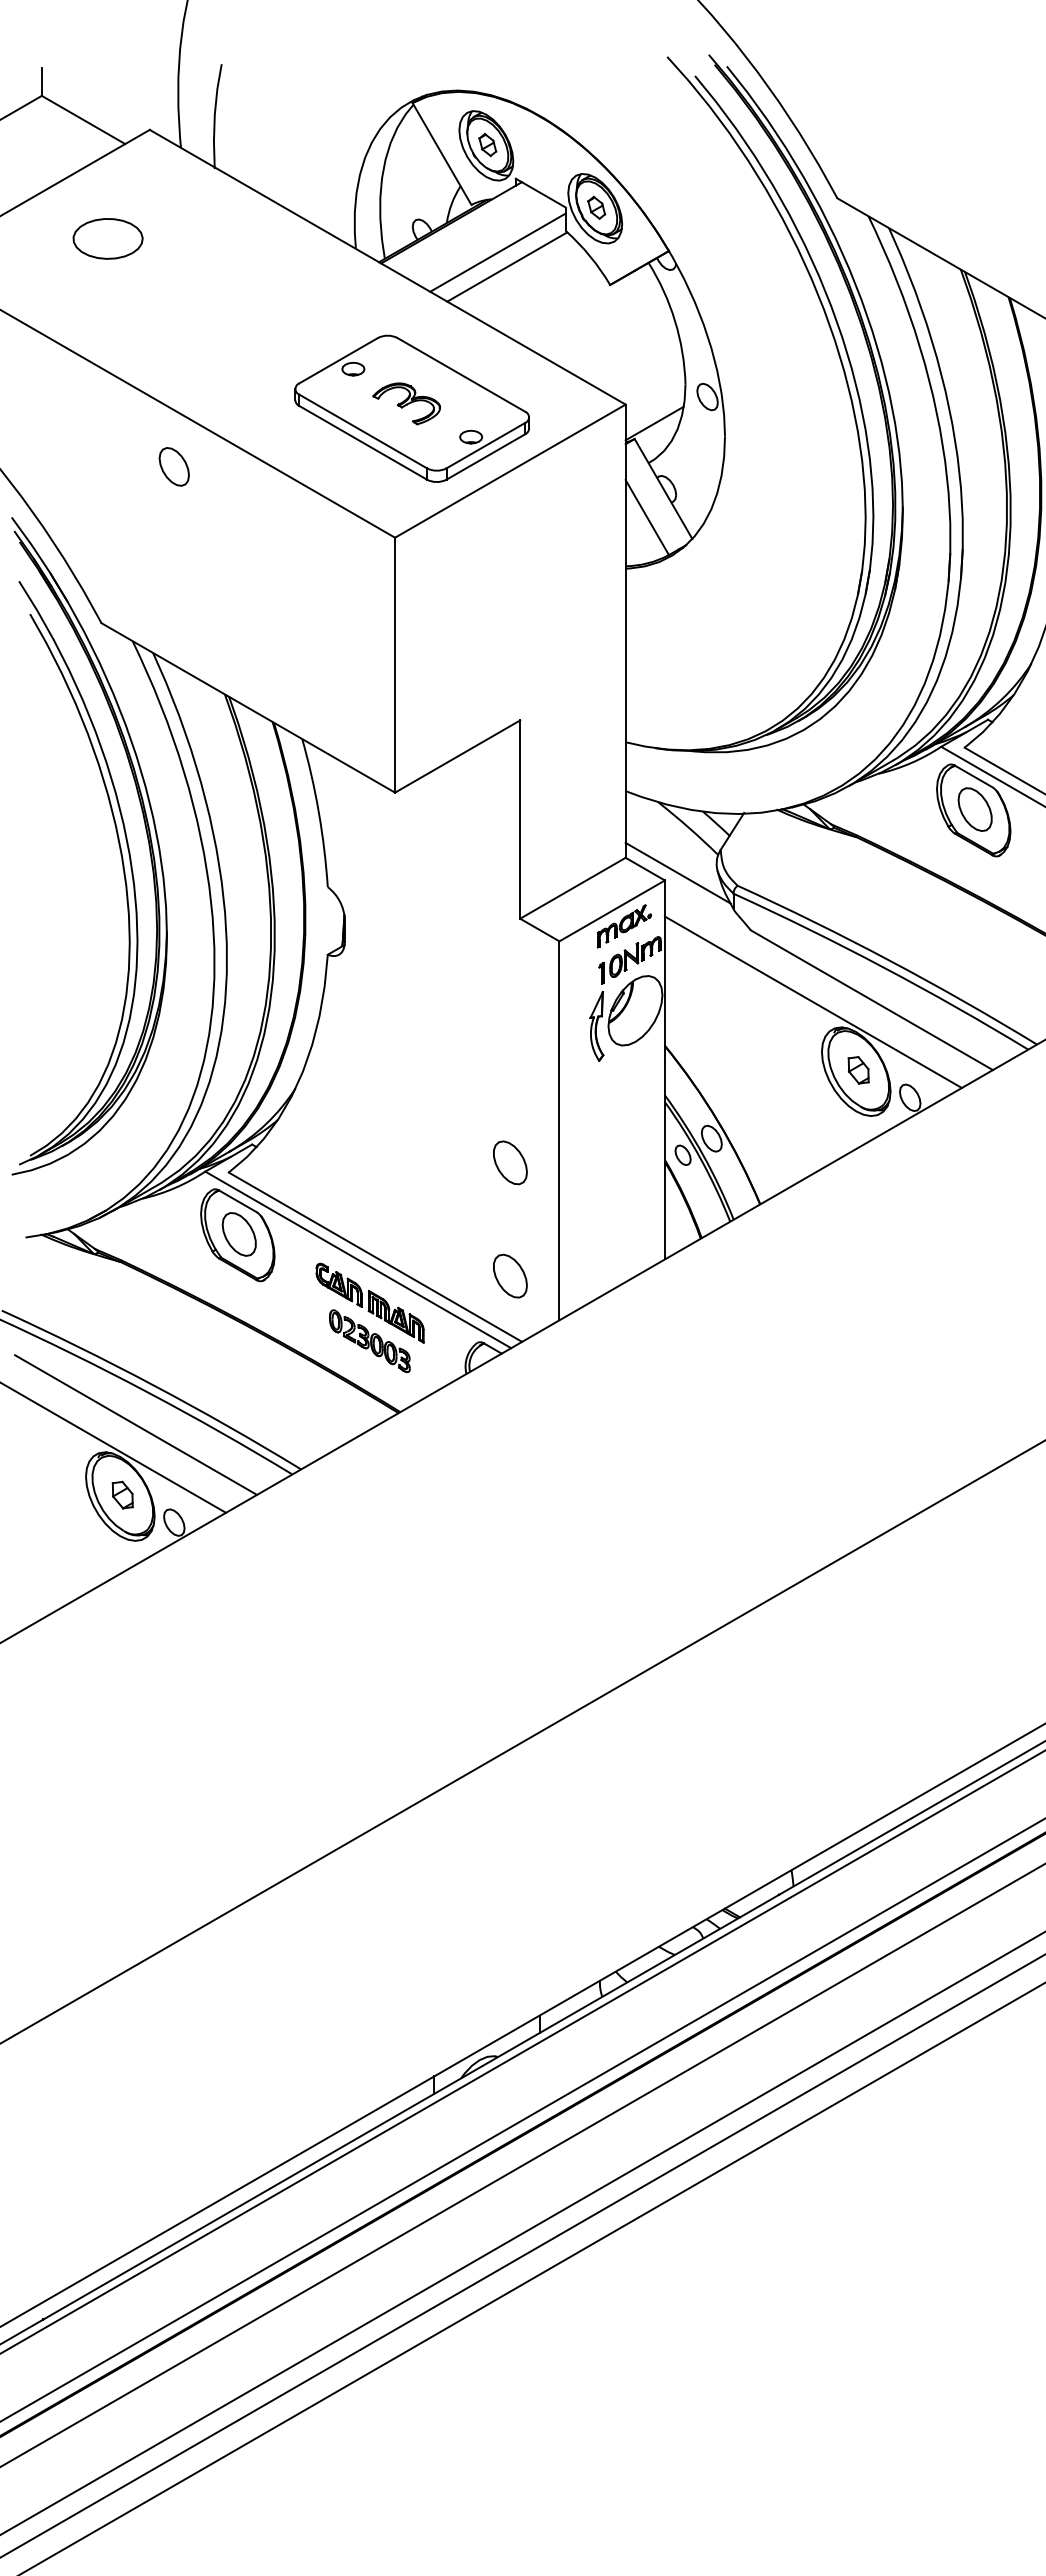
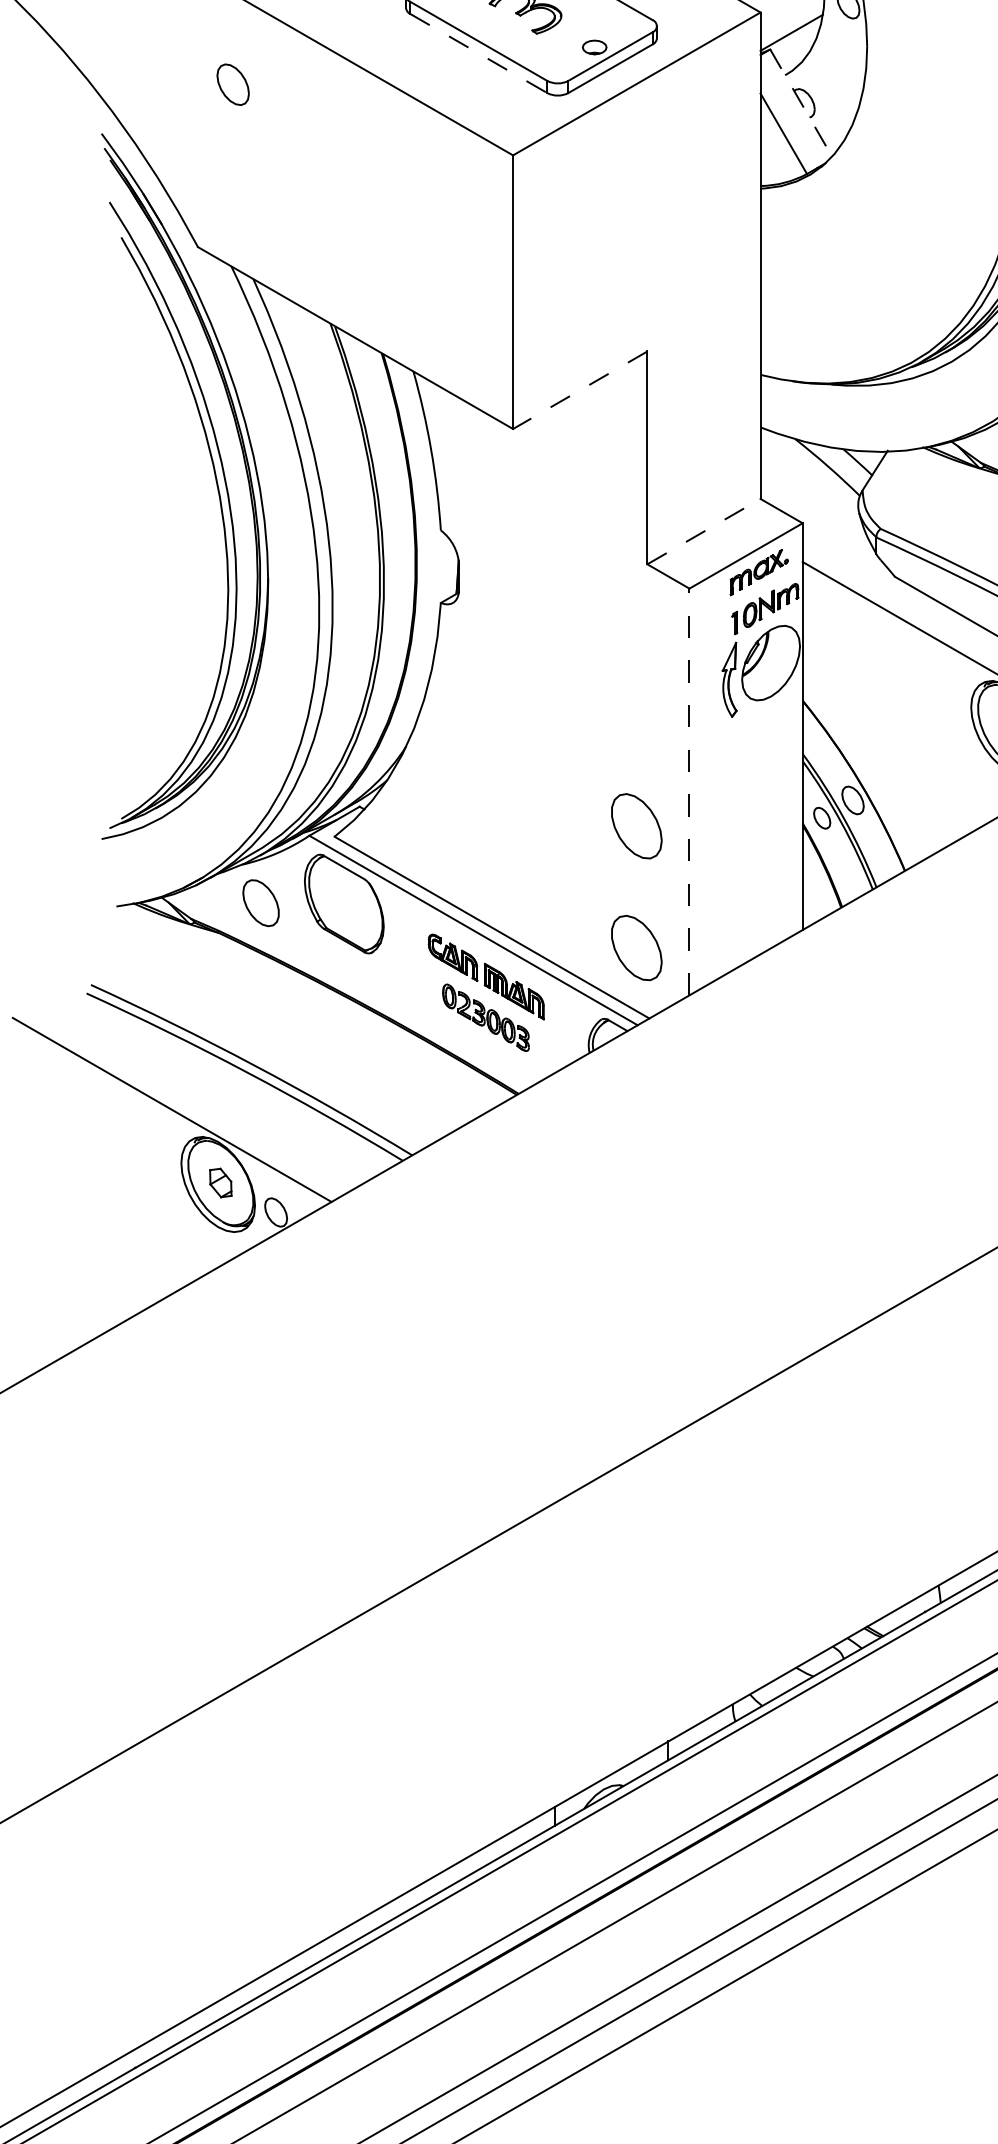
line: (363, 442) -> (479, 53), solid -> dashed
part: (173, 466) -> (232, 84), moved
line: (663, 489) -> (801, 103), solid -> dashed
line: (457, 756) -> (580, 390), solid -> dashed
line: (677, 872) -> (816, 514), removed
line: (572, 888) -> (703, 531), solid -> dashed
line: (559, 1130) -> (689, 791), solid -> dashed
part: (510, 1162) -> (636, 825), size x1.4
part: (238, 1234) -> (260, 903), moved
part: (510, 1275) -> (636, 947), size x1.4
line: (136, 1424) -> (235, 1107), removed

